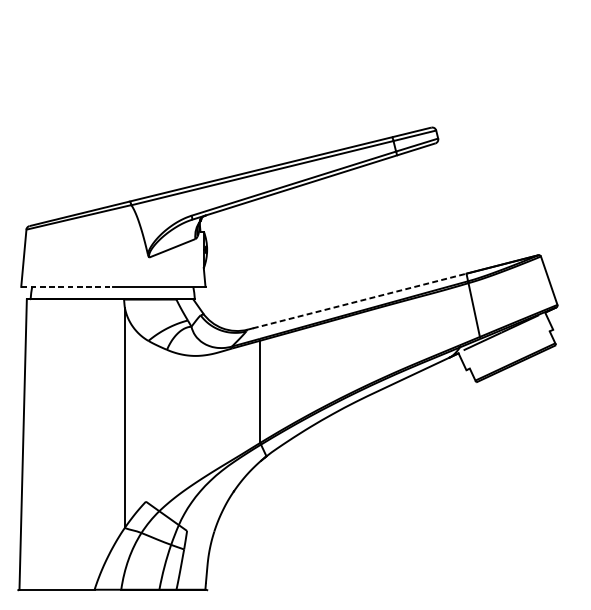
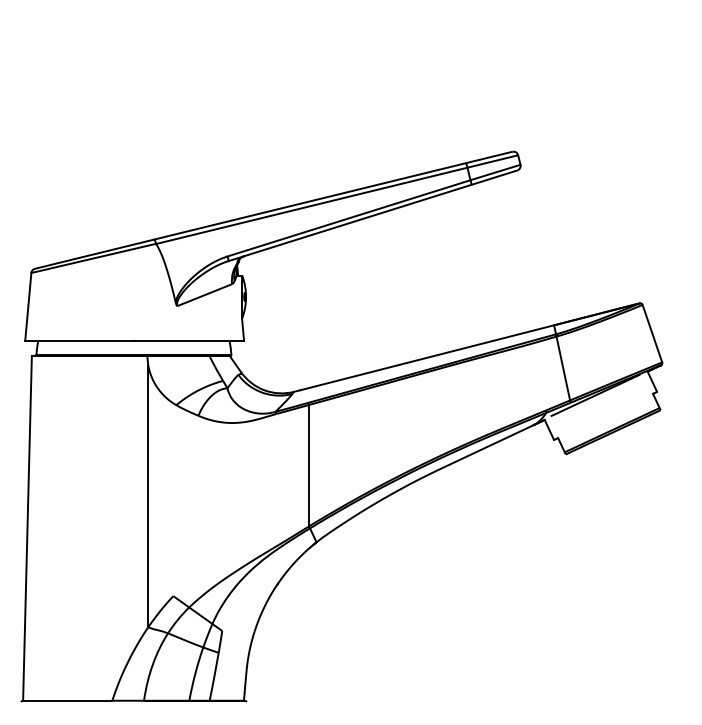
line: (66, 287) -> (79, 341), dashed -> solid
line: (359, 300) -> (427, 357), dashed -> solid

